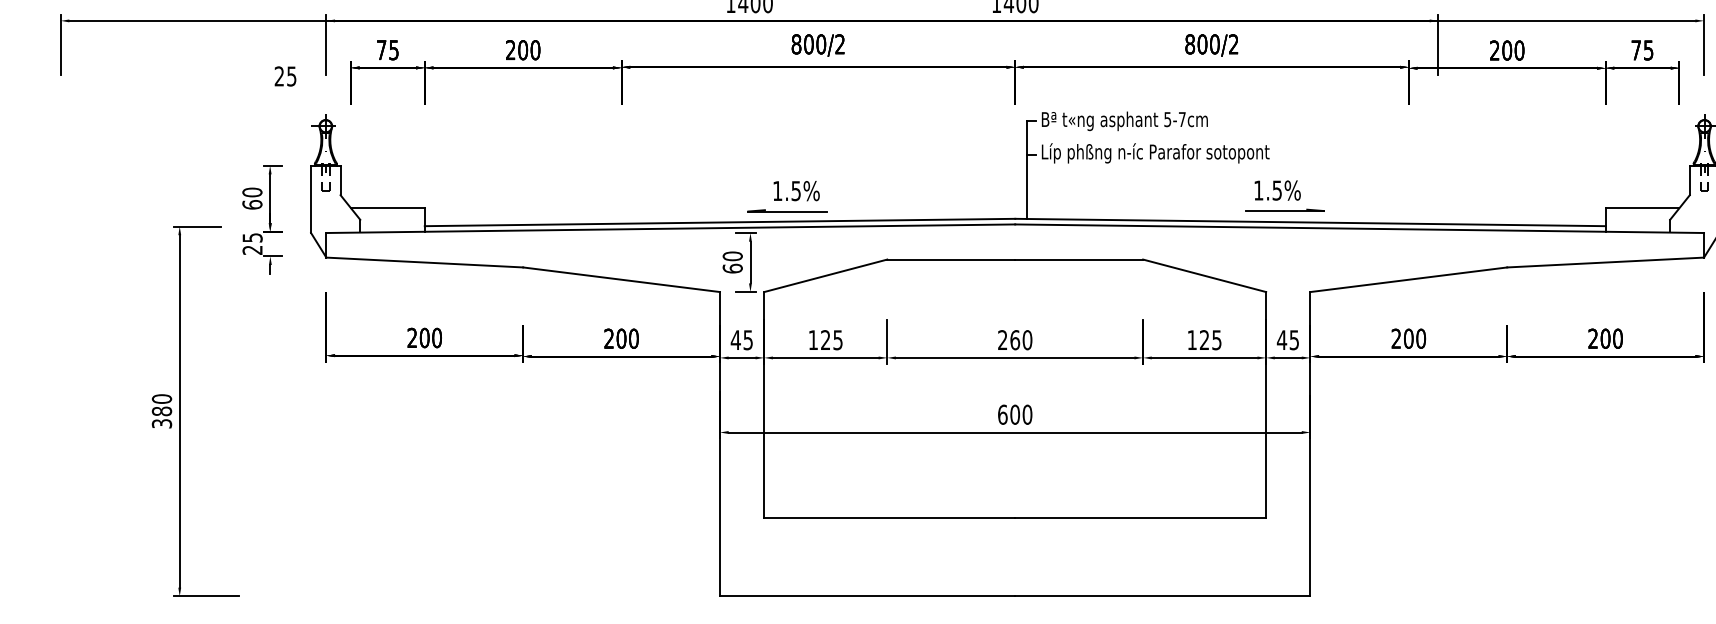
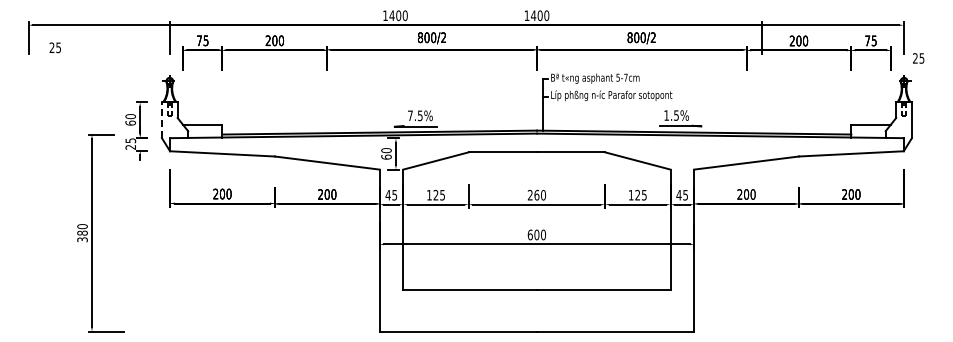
text: (283, 75) -> (54, 47), moved
text: (777, 190) -> (410, 115), 1.5% -> 7.5%
line: (310, 199) -> (161, 120), solid -> dashed

